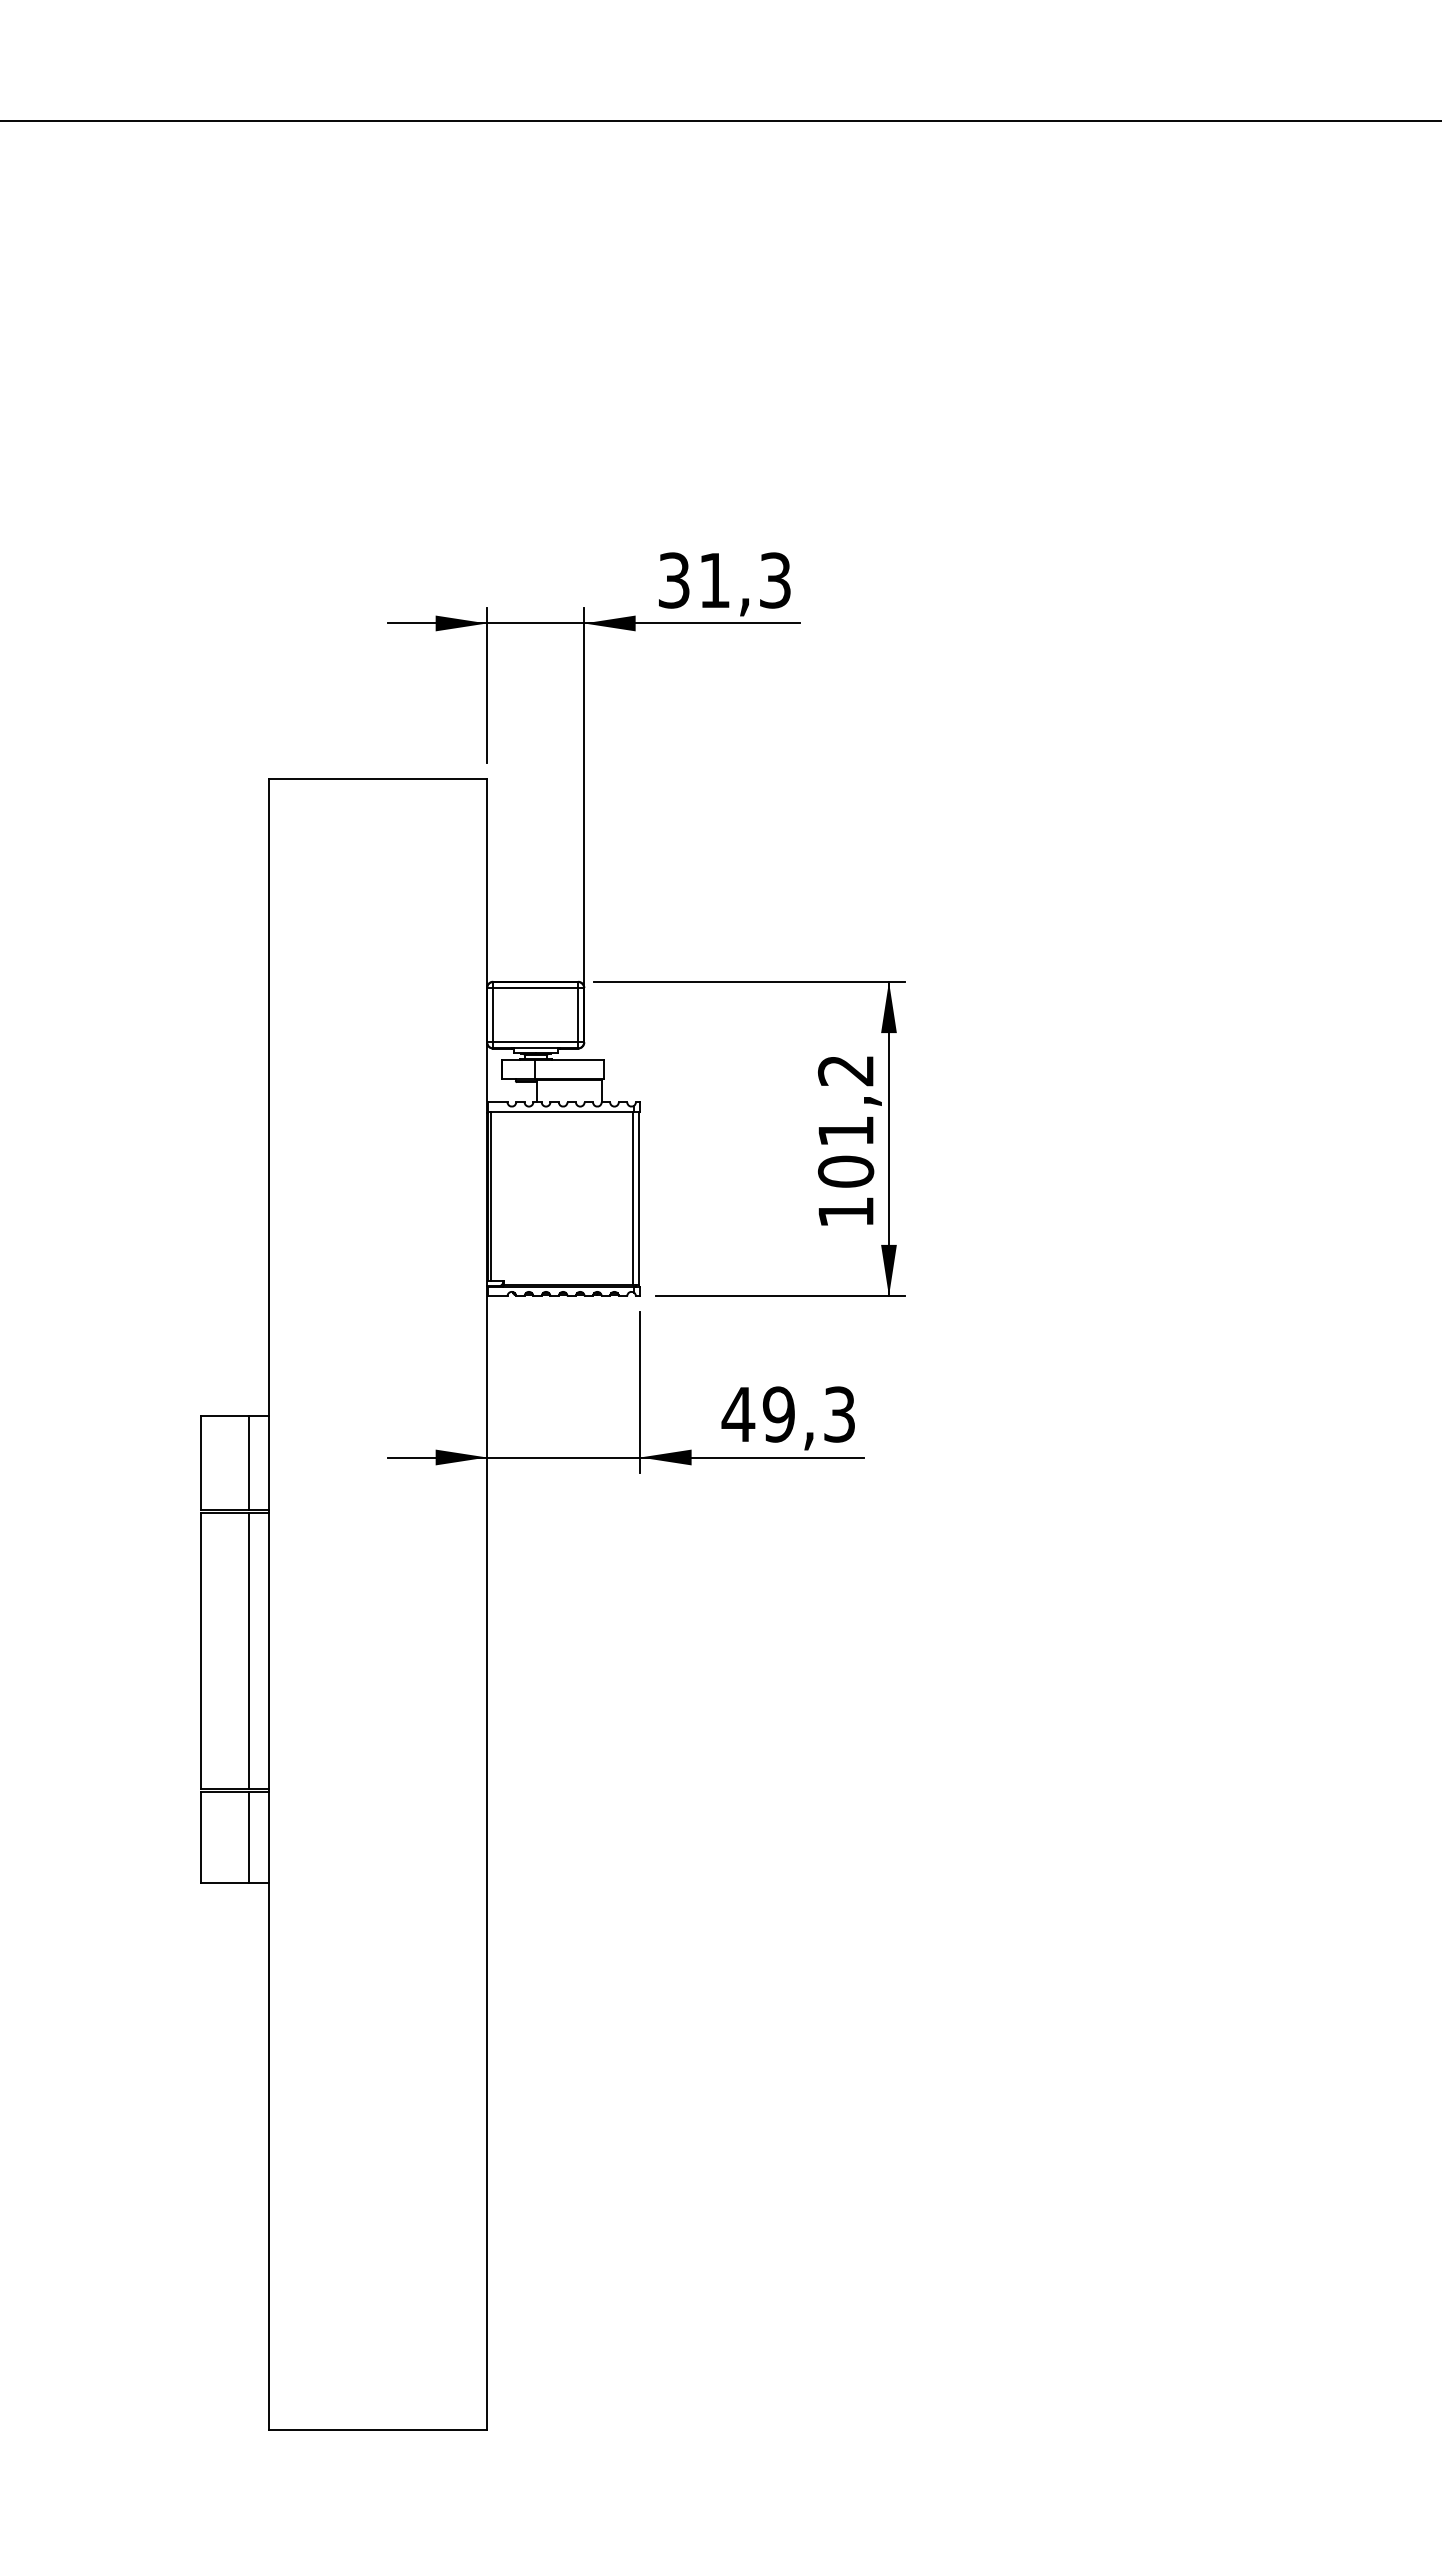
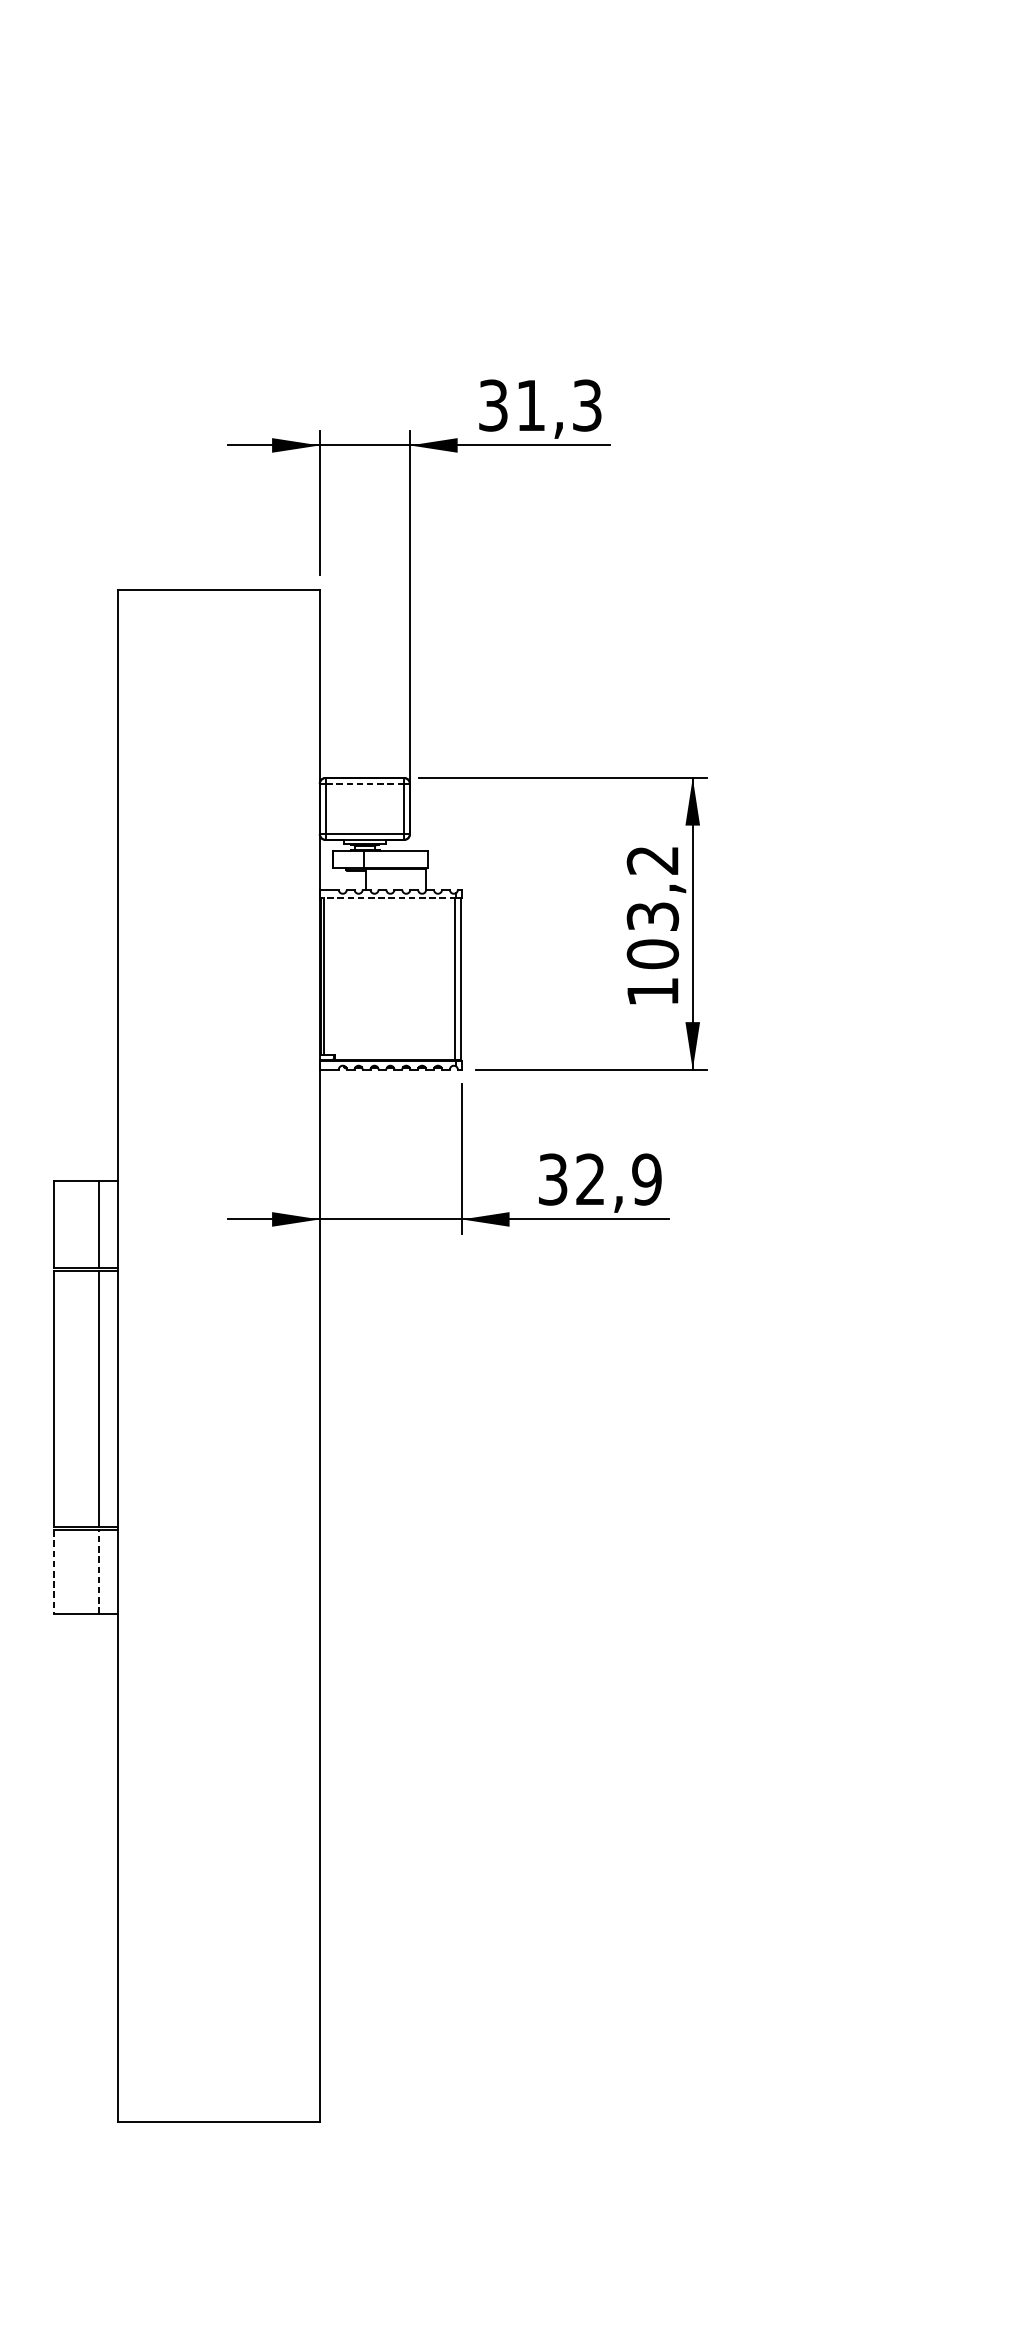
line: (535, 988) -> (364, 784), solid -> dashed
line: (560, 1111) -> (387, 898), solid -> dashed
text: (845, 1131) -> (652, 916), 101,2 -> 103,2
text: (788, 1414) -> (599, 1179), 49,3 -> 32,9
line: (200, 1837) -> (53, 1572), solid -> dashed
line: (249, 1837) -> (99, 1572), solid -> dashed

